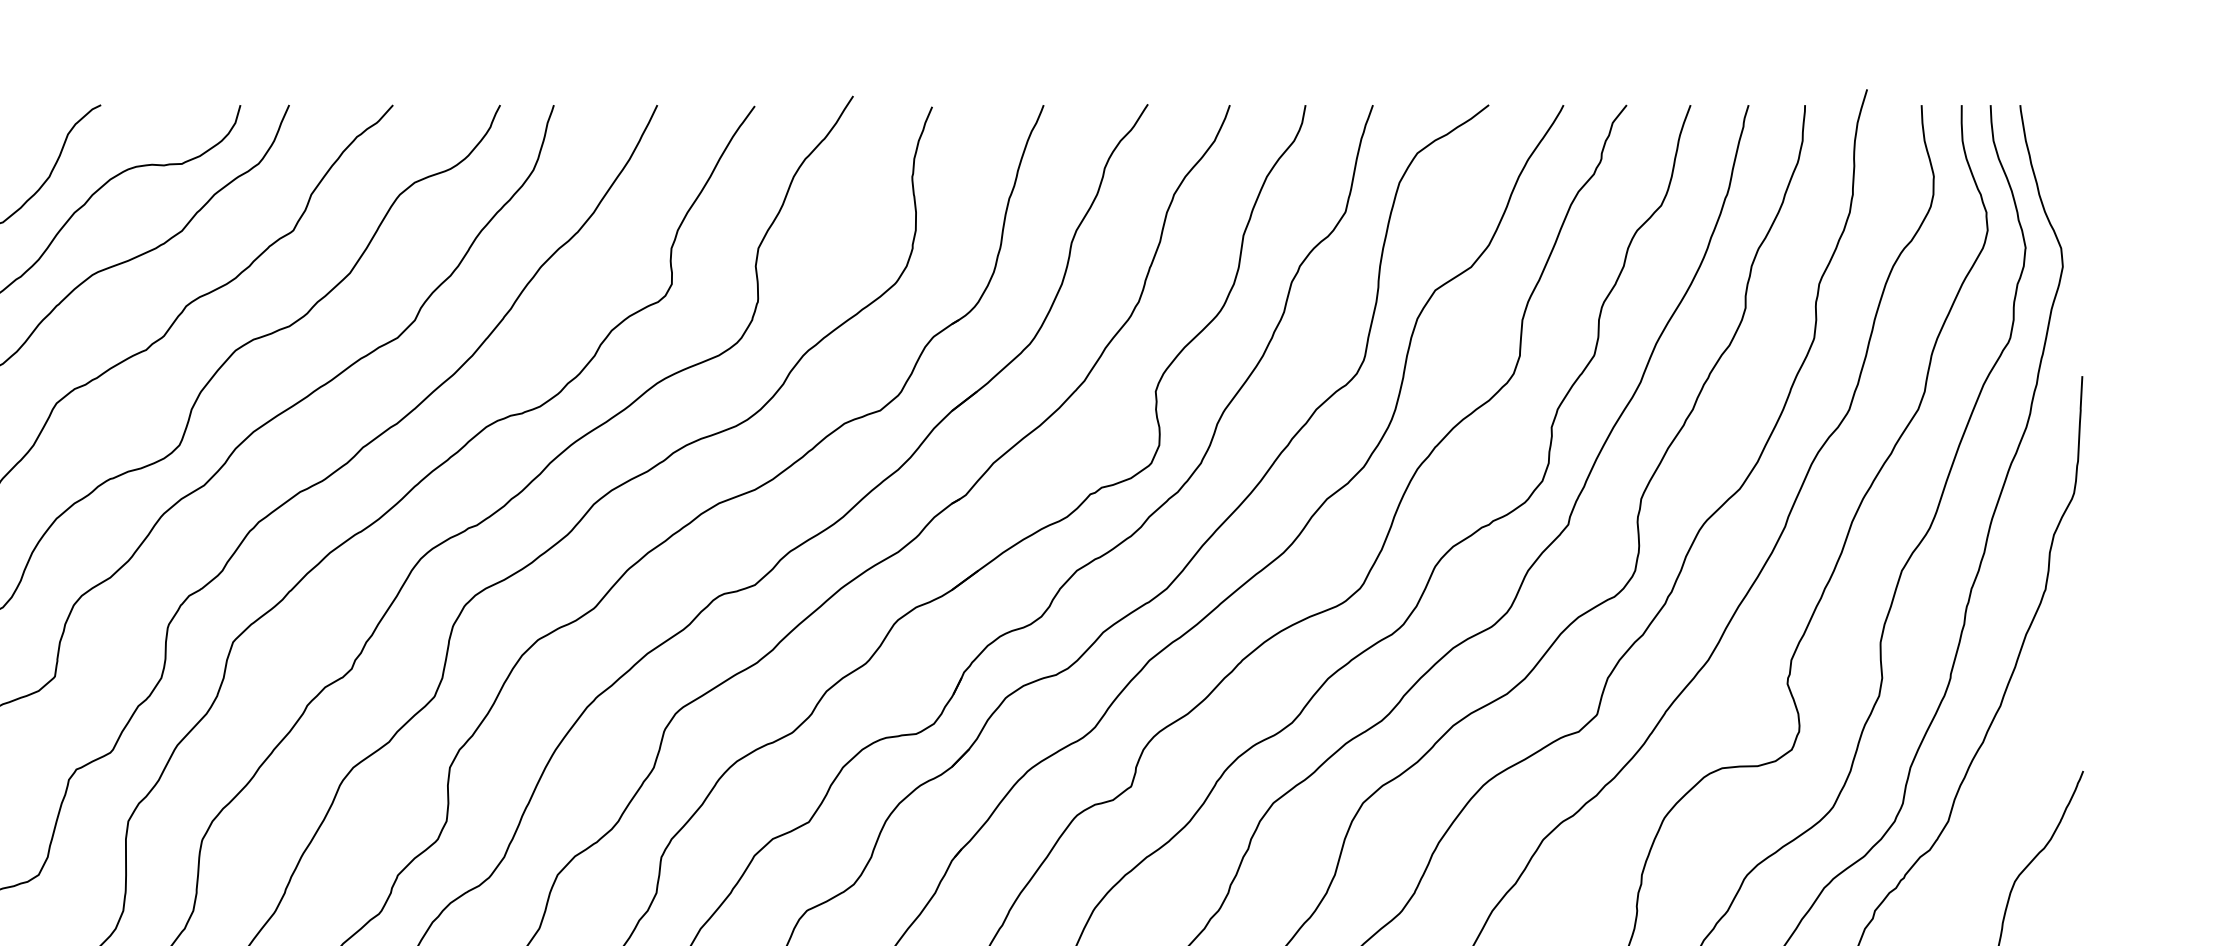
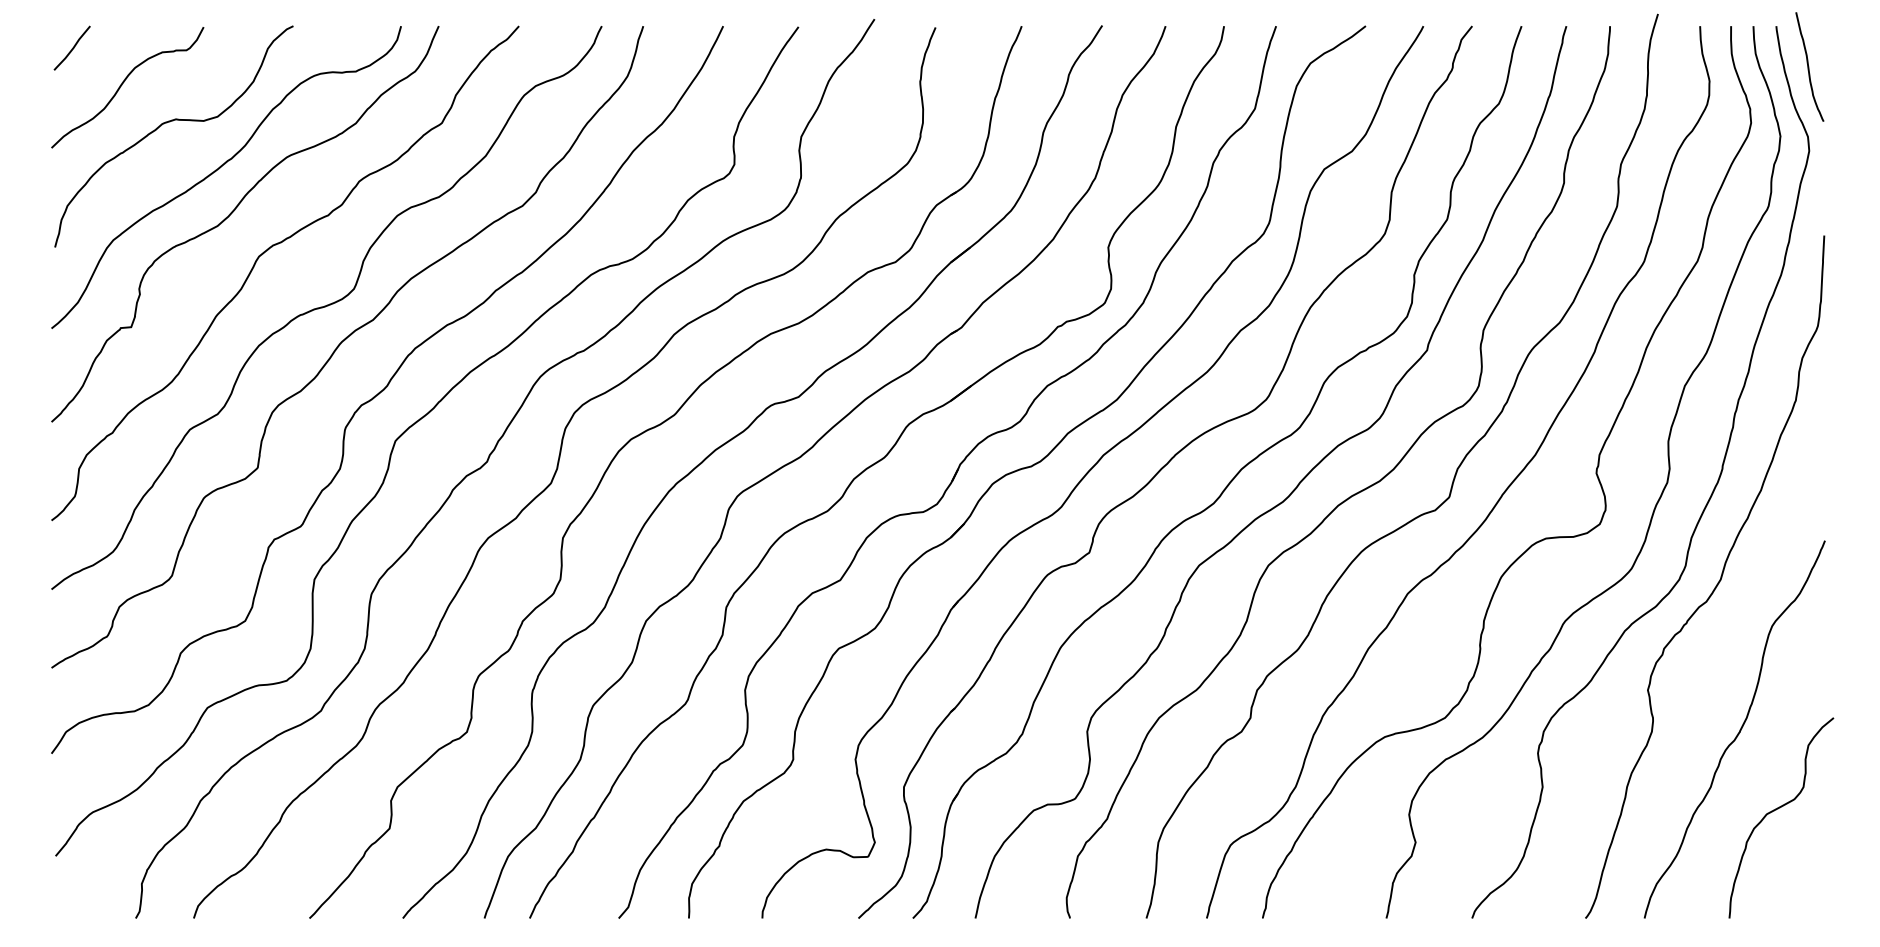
curve: (2063, 157) -> (1809, 66), added

